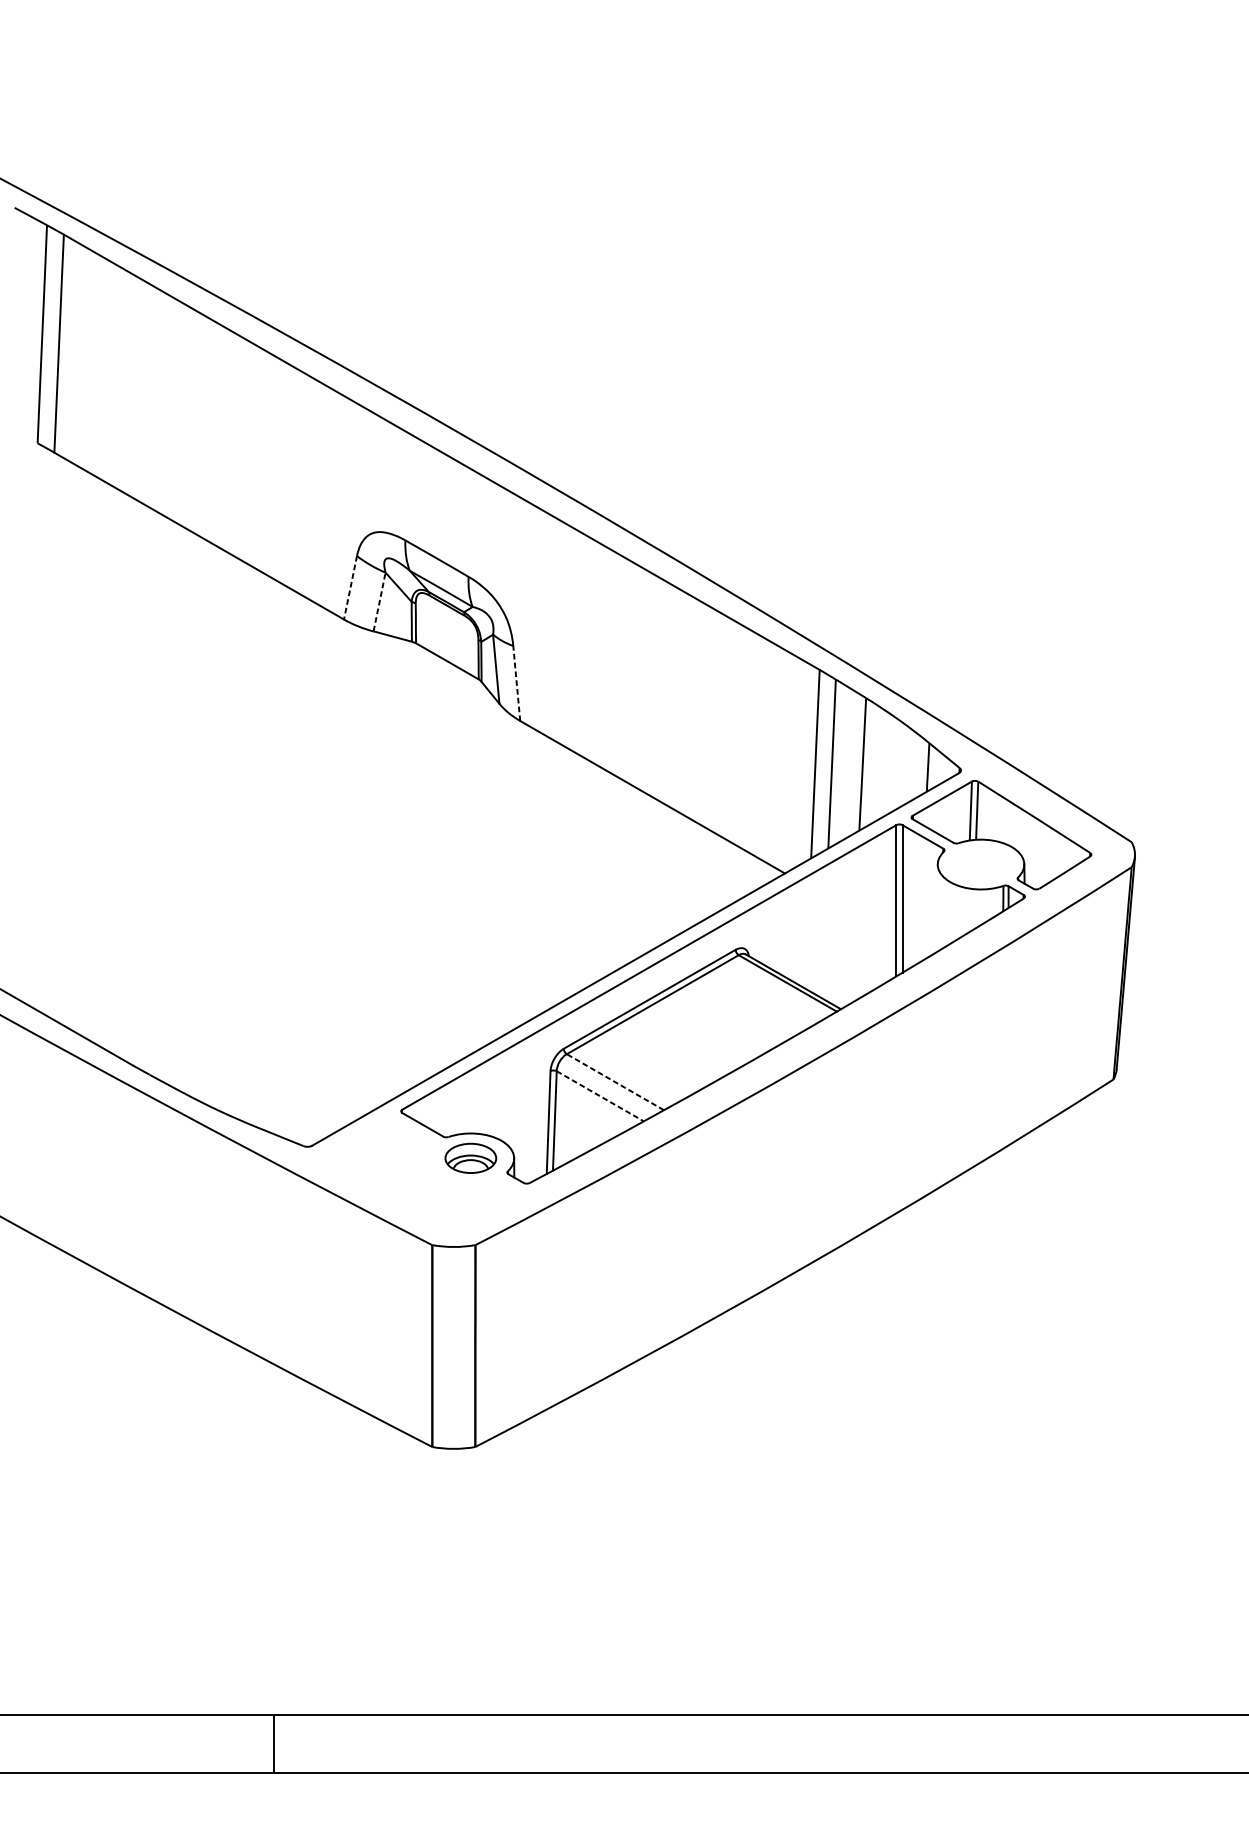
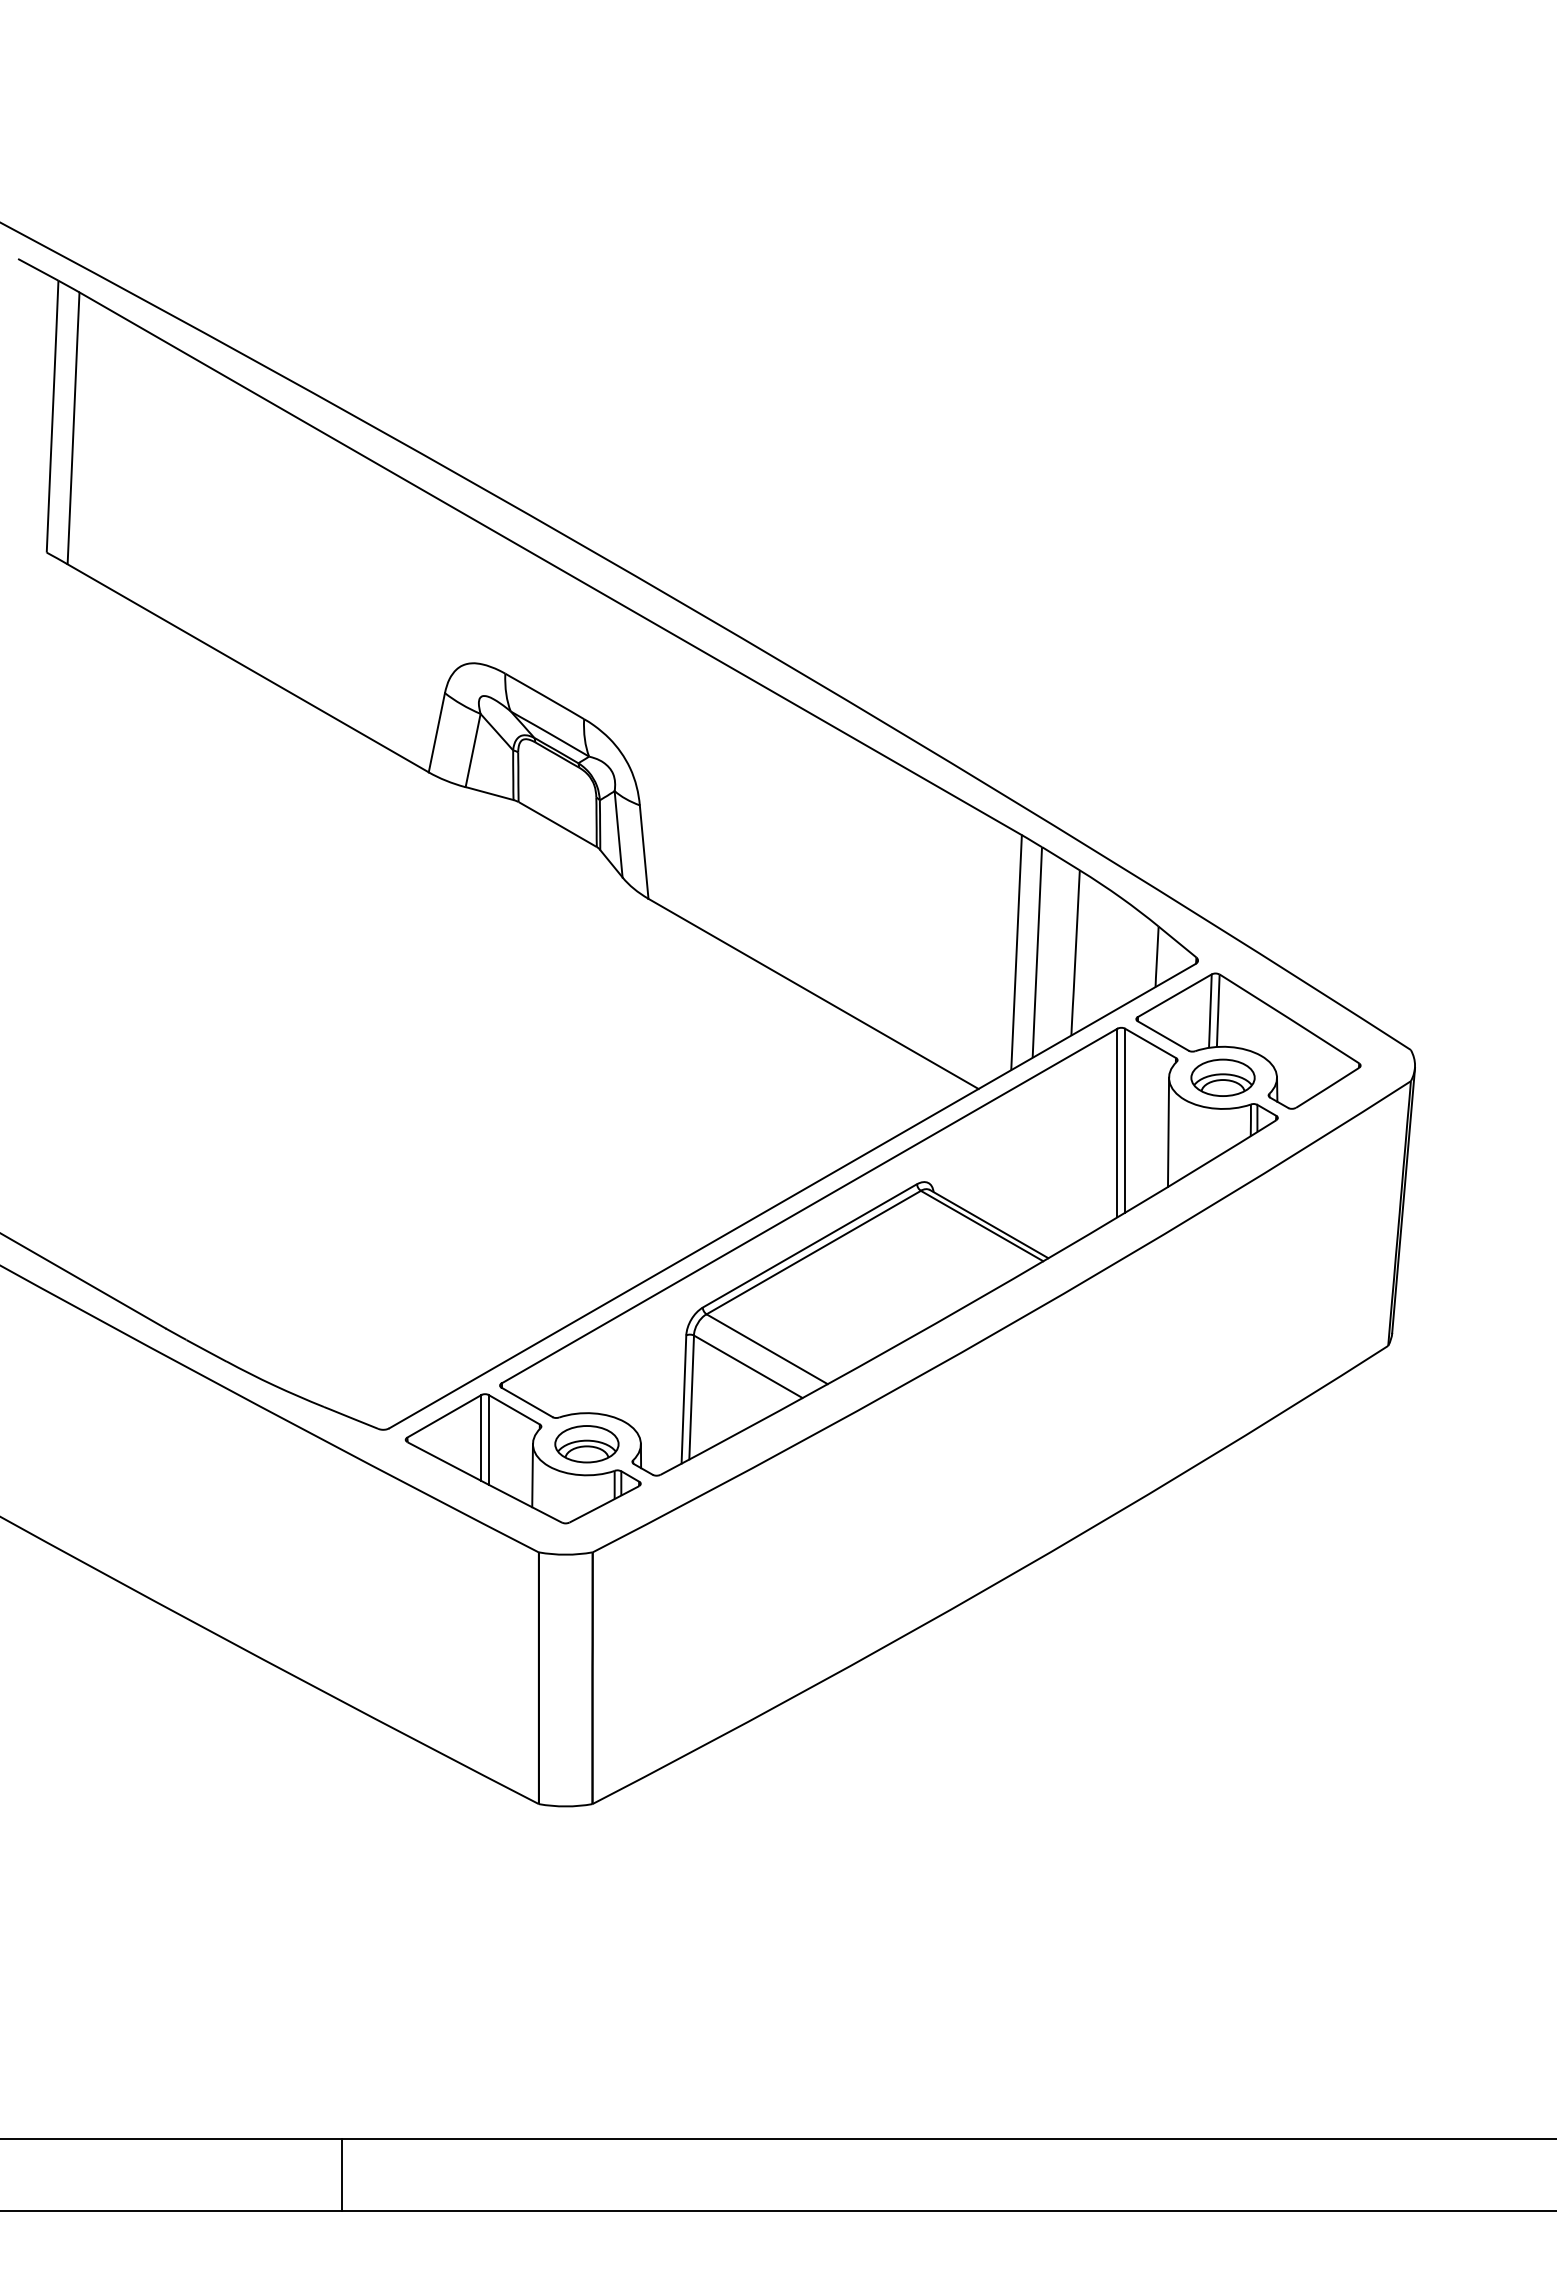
line: (350, 588) -> (436, 733), dashed -> solid
line: (379, 602) -> (473, 750), dashed -> solid
line: (517, 683) -> (644, 852), dashed -> solid
part: (980, 864) -> (1222, 1077), added
line: (937, 907) -> (1168, 1131), added
line: (615, 1082) -> (767, 1349), dashed -> solid
line: (600, 1096) -> (748, 1366), dashed -> solid
part: (419, 1169) -> (522, 1458), added

